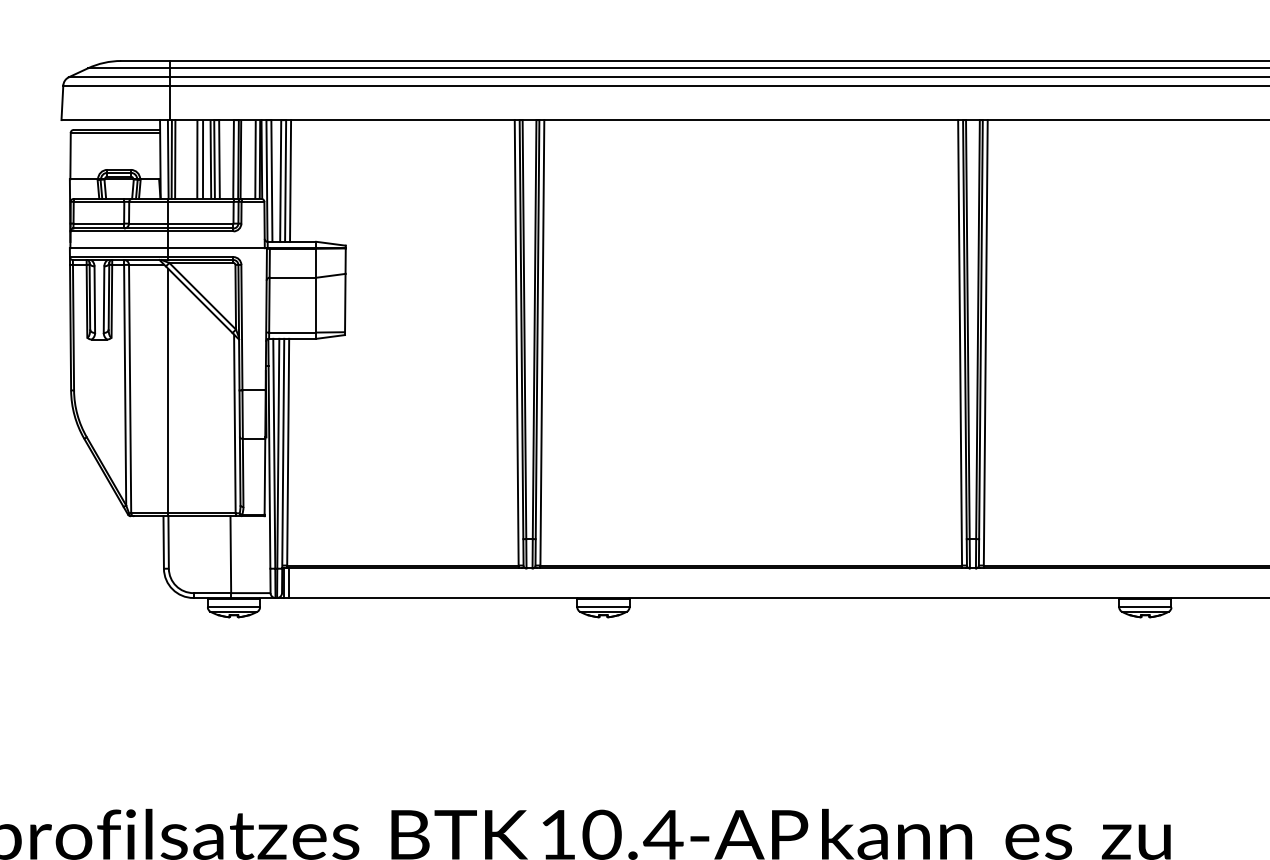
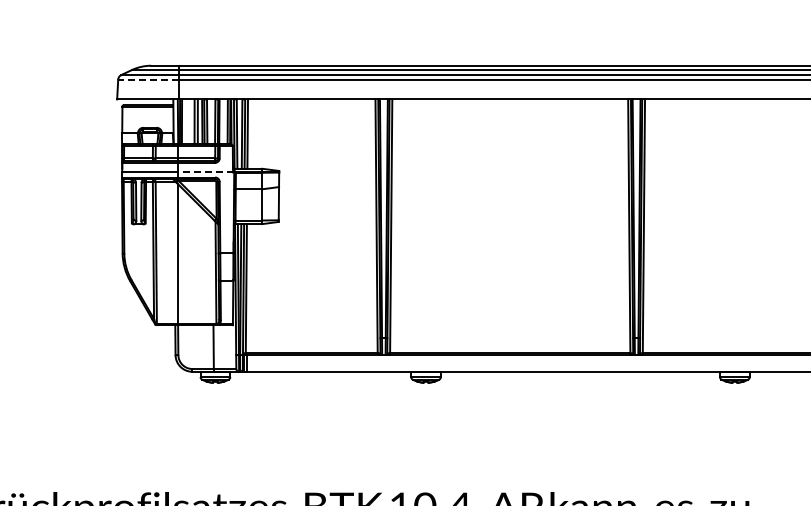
line: (116, 85) -> (148, 79), solid -> dashed
line: (216, 248) -> (205, 172), solid -> dashed

